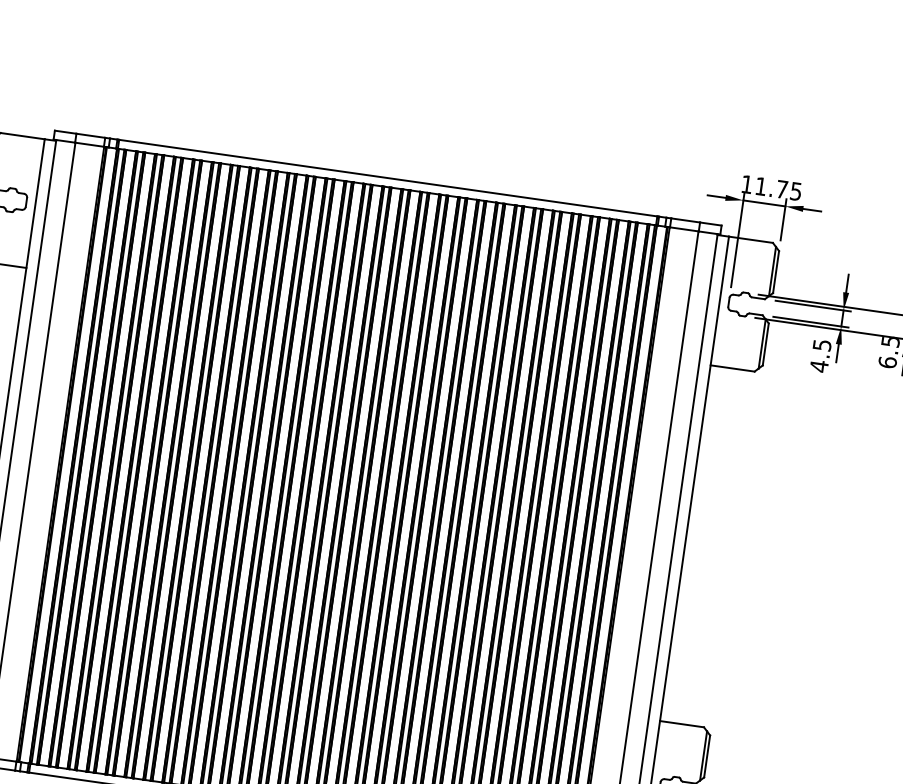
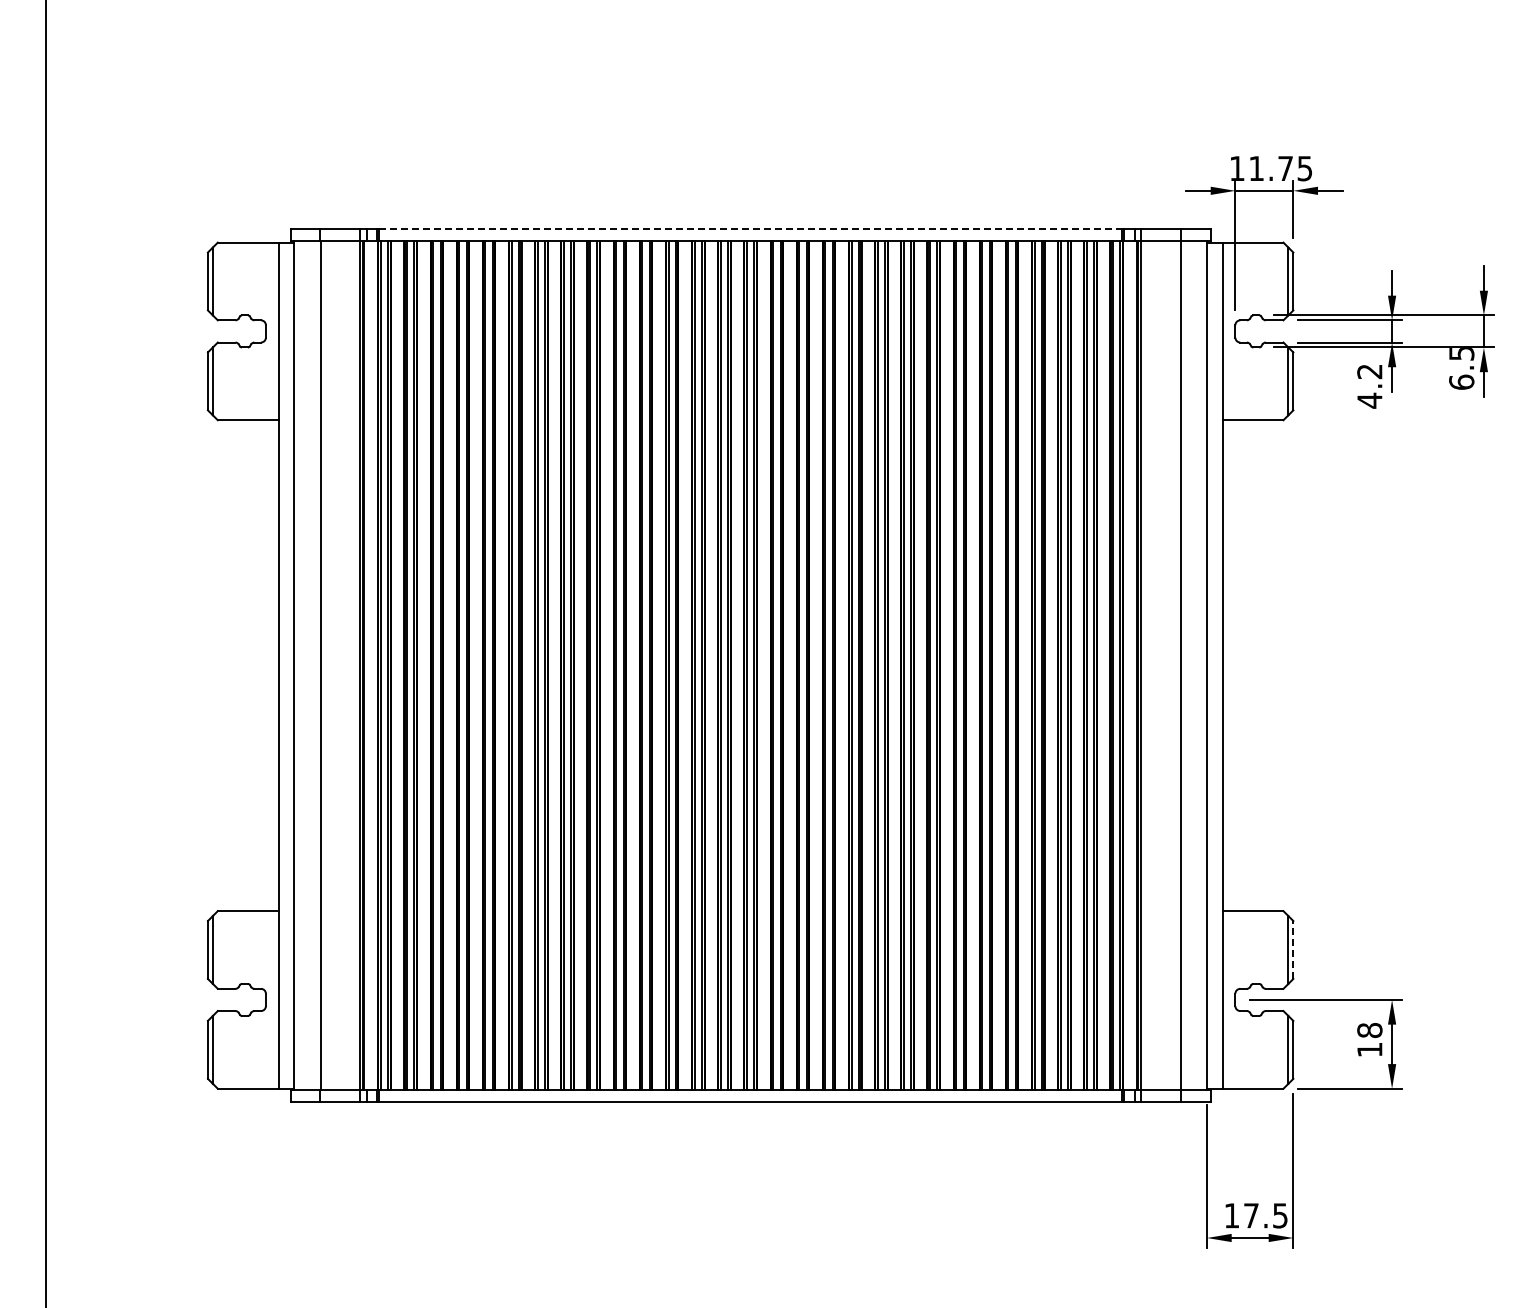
line: (388, 178) -> (751, 229), solid -> dashed
text: (821, 345) -> (1369, 371), 4.5 -> 4.2
line: (707, 756) -> (1293, 949), solid -> dashed

